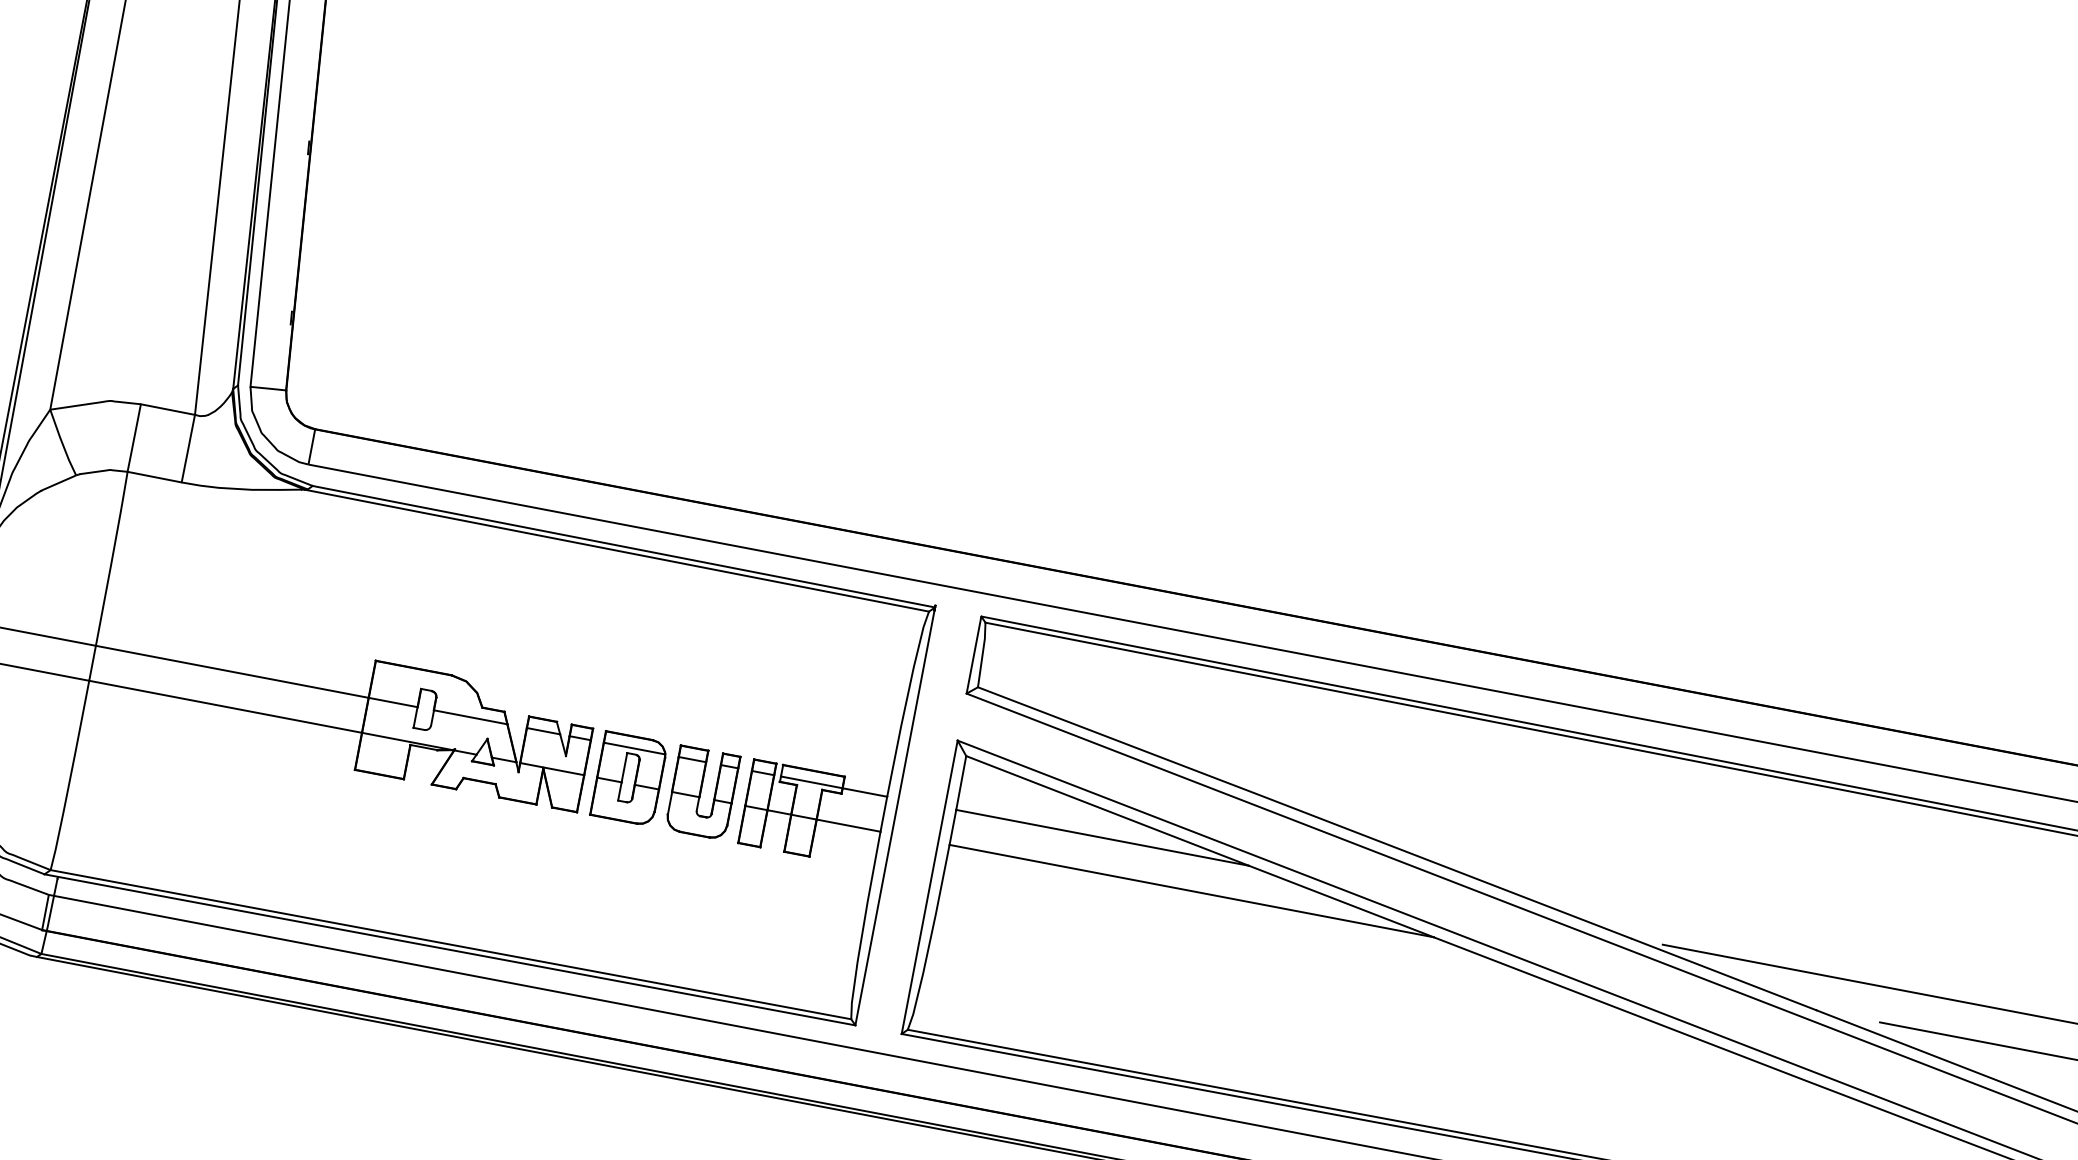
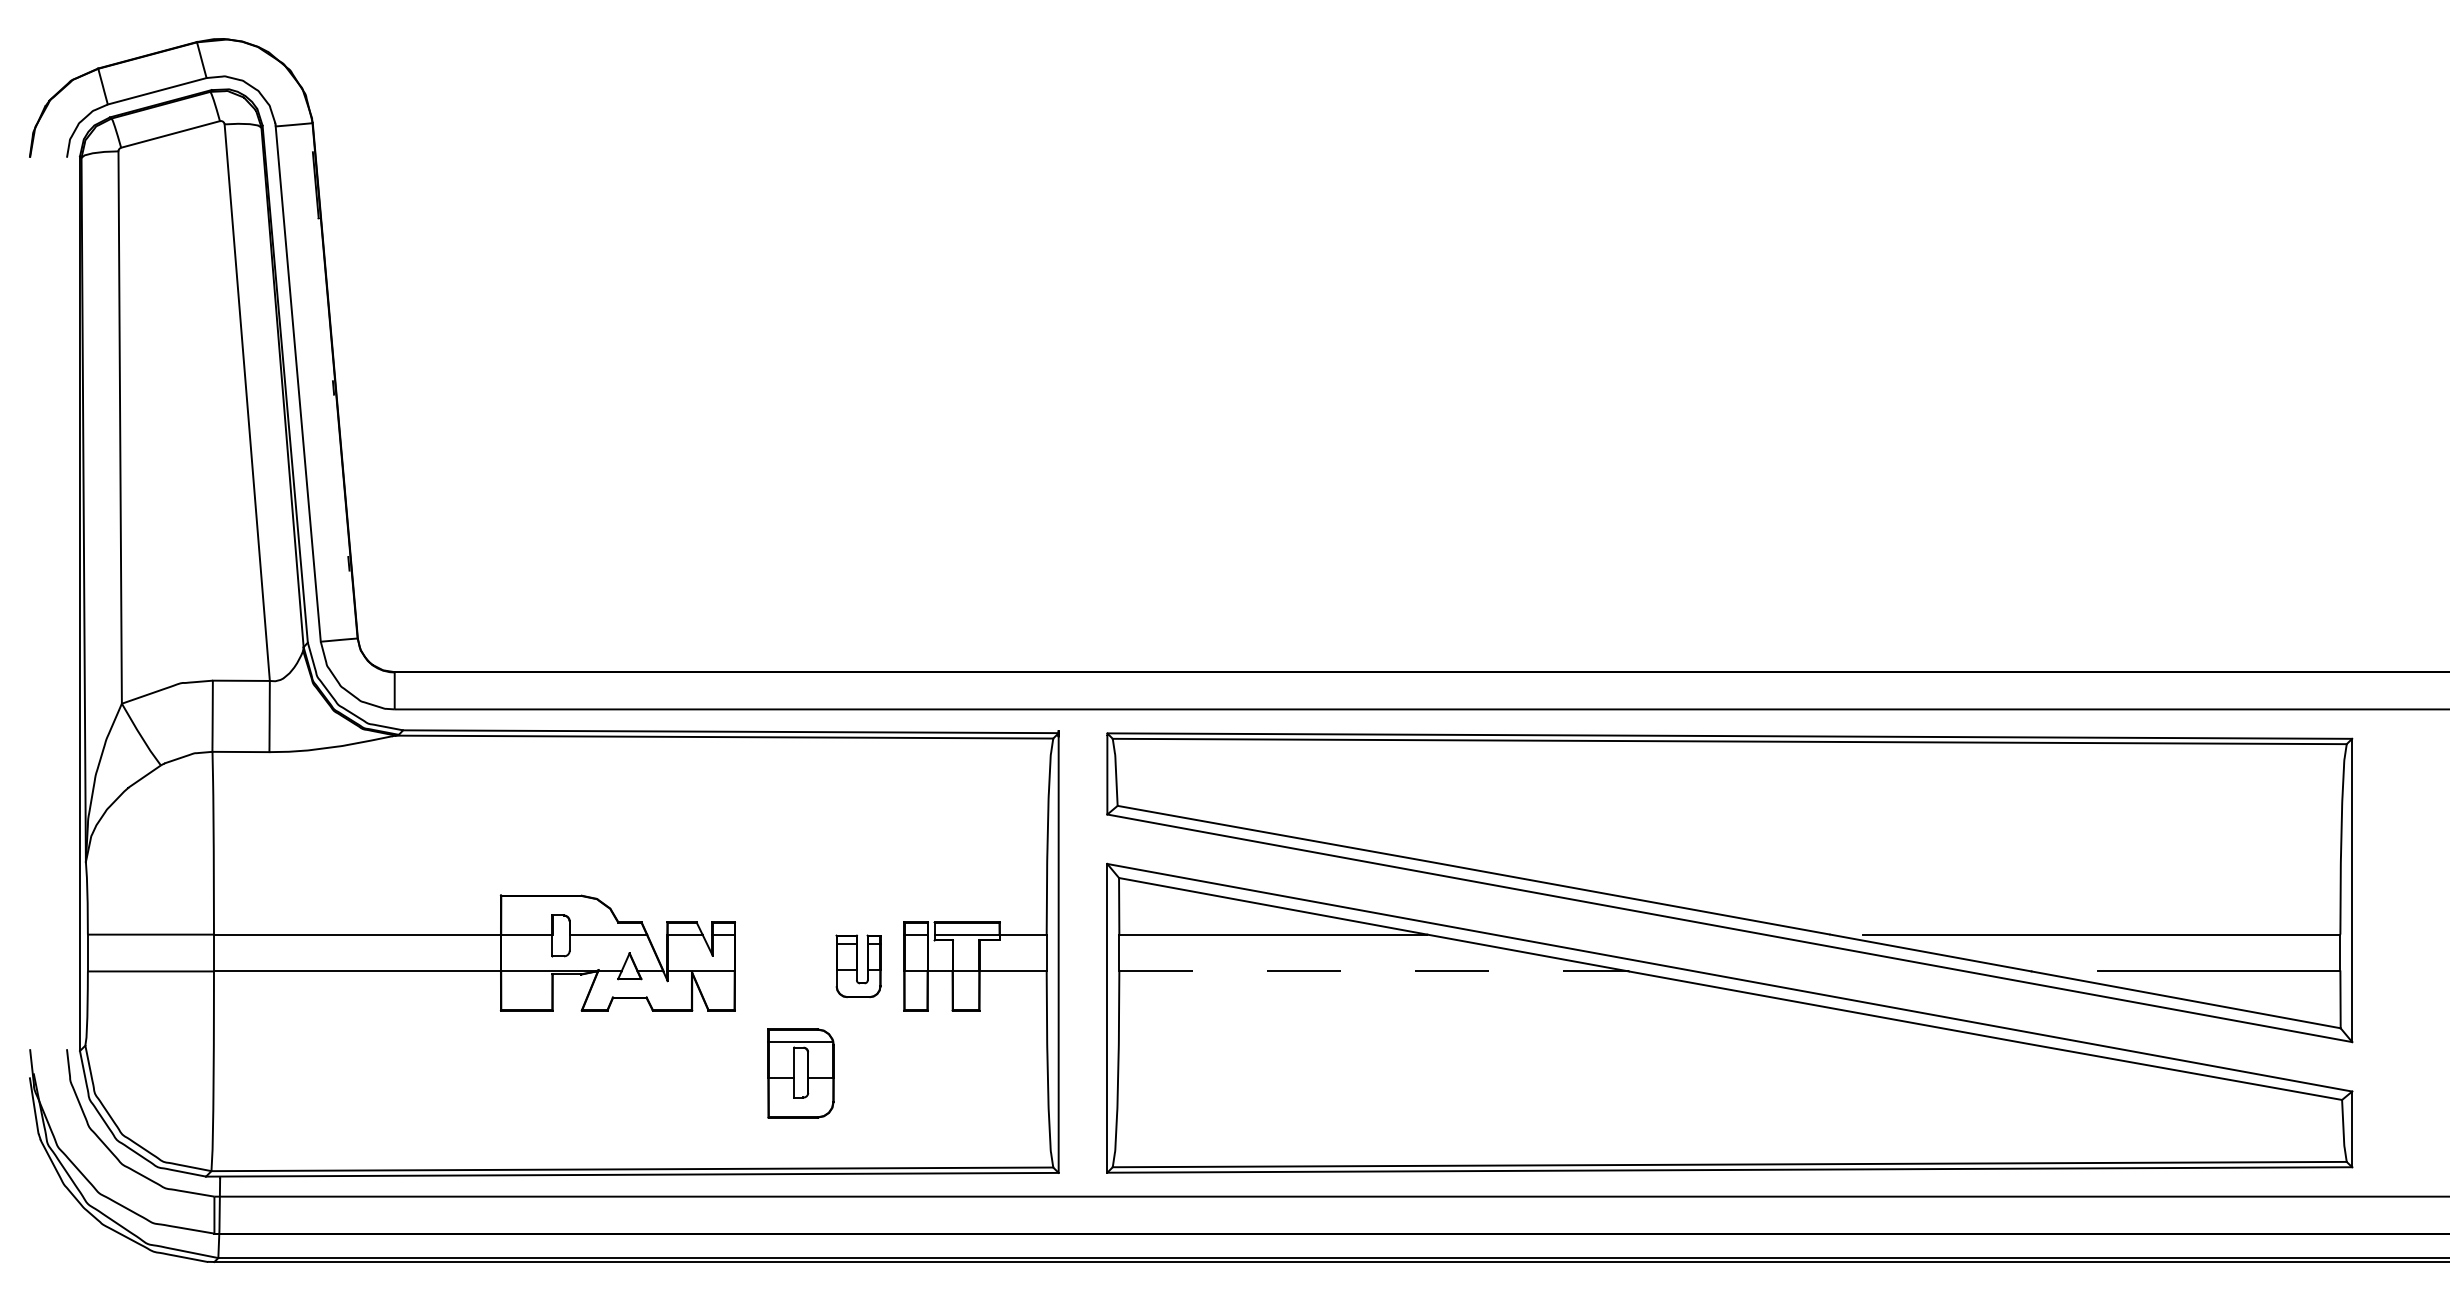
part: (628, 778) -> (800, 1073), moved
part: (702, 792) -> (858, 966), size x0.7
line: (1192, 891) -> (1374, 971), solid -> dashed

